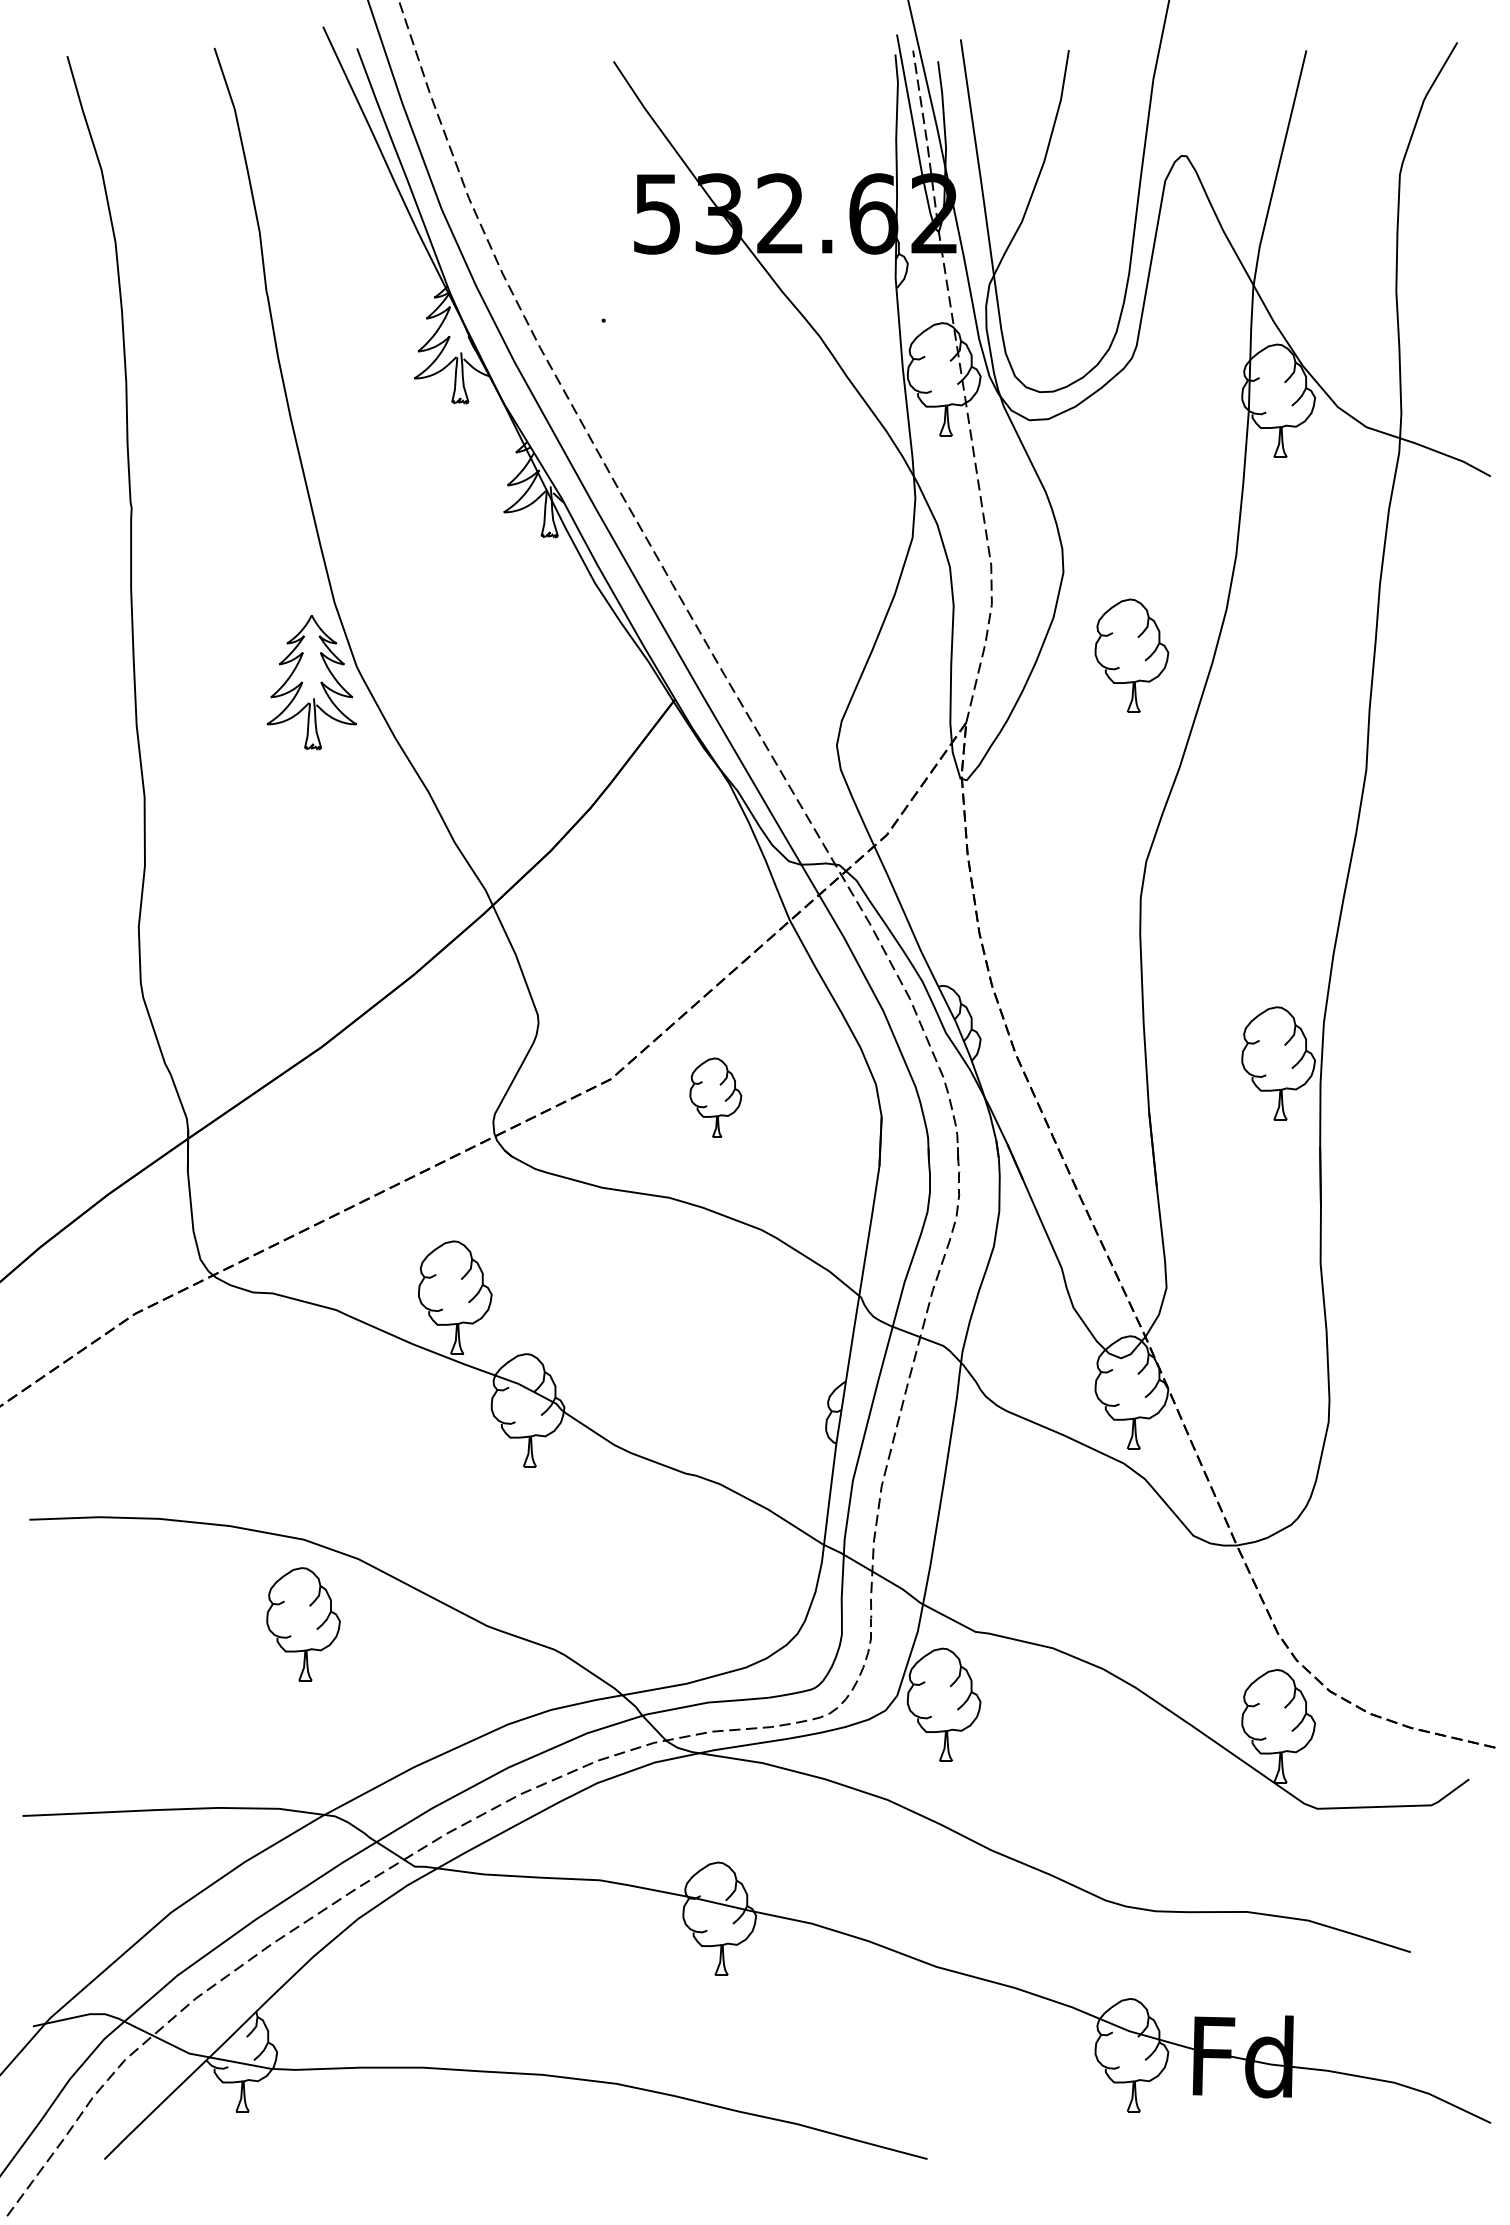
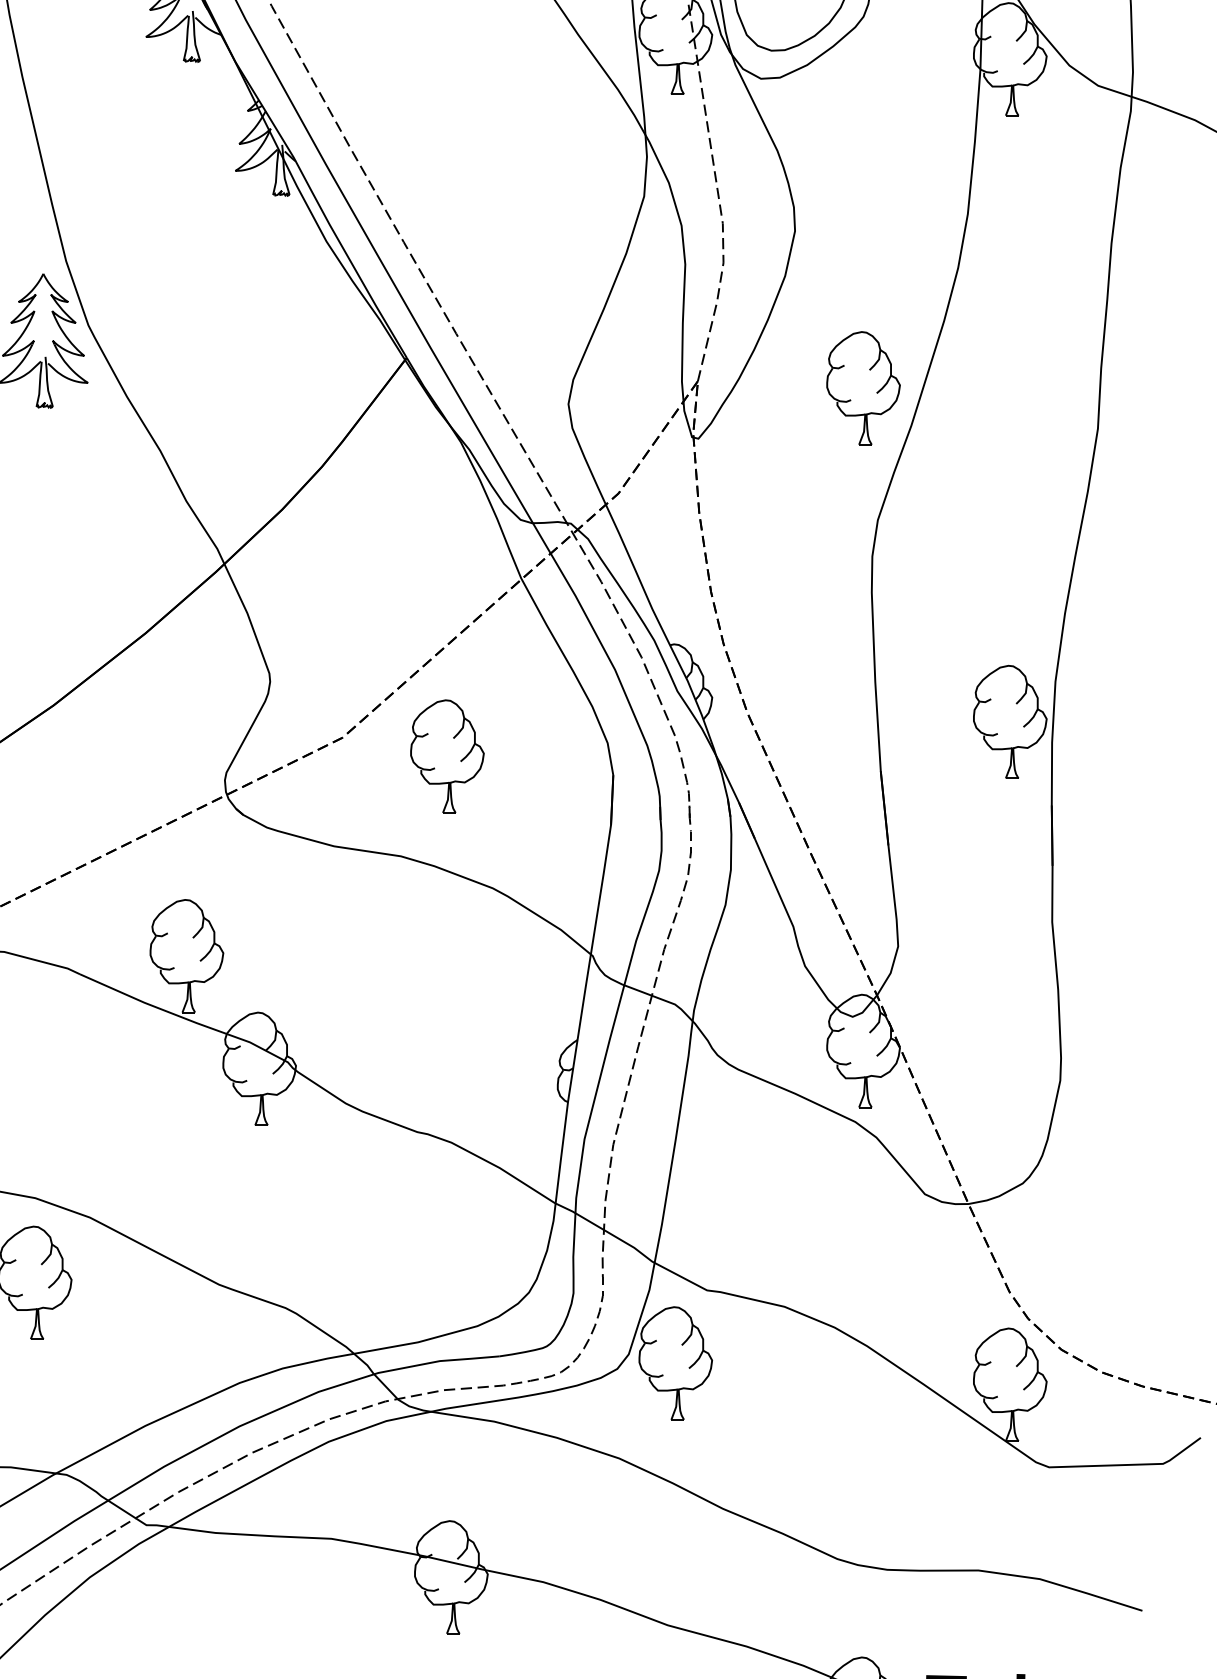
part: (1131, 655) -> (863, 388), moved
part: (715, 1097) -> (447, 756), size x1.43

